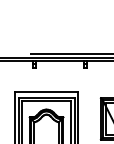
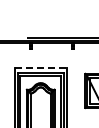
line: (46, 91) -> (40, 68), solid -> dashed

